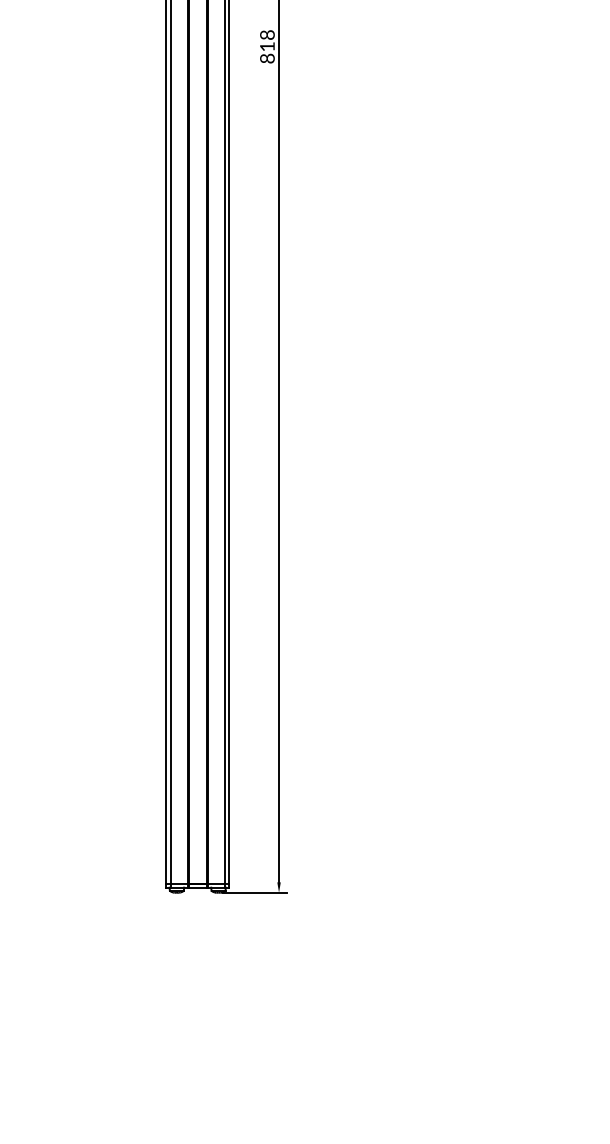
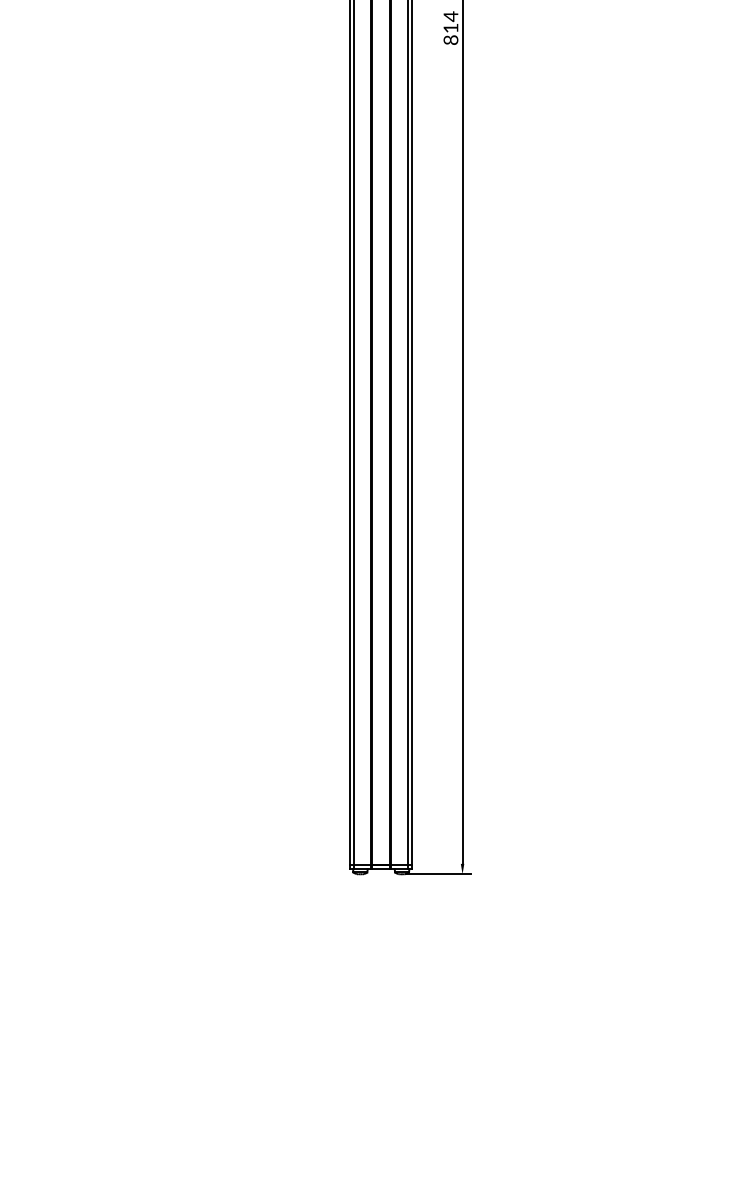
text: (266, 34) -> (450, 16), 818 -> 814

